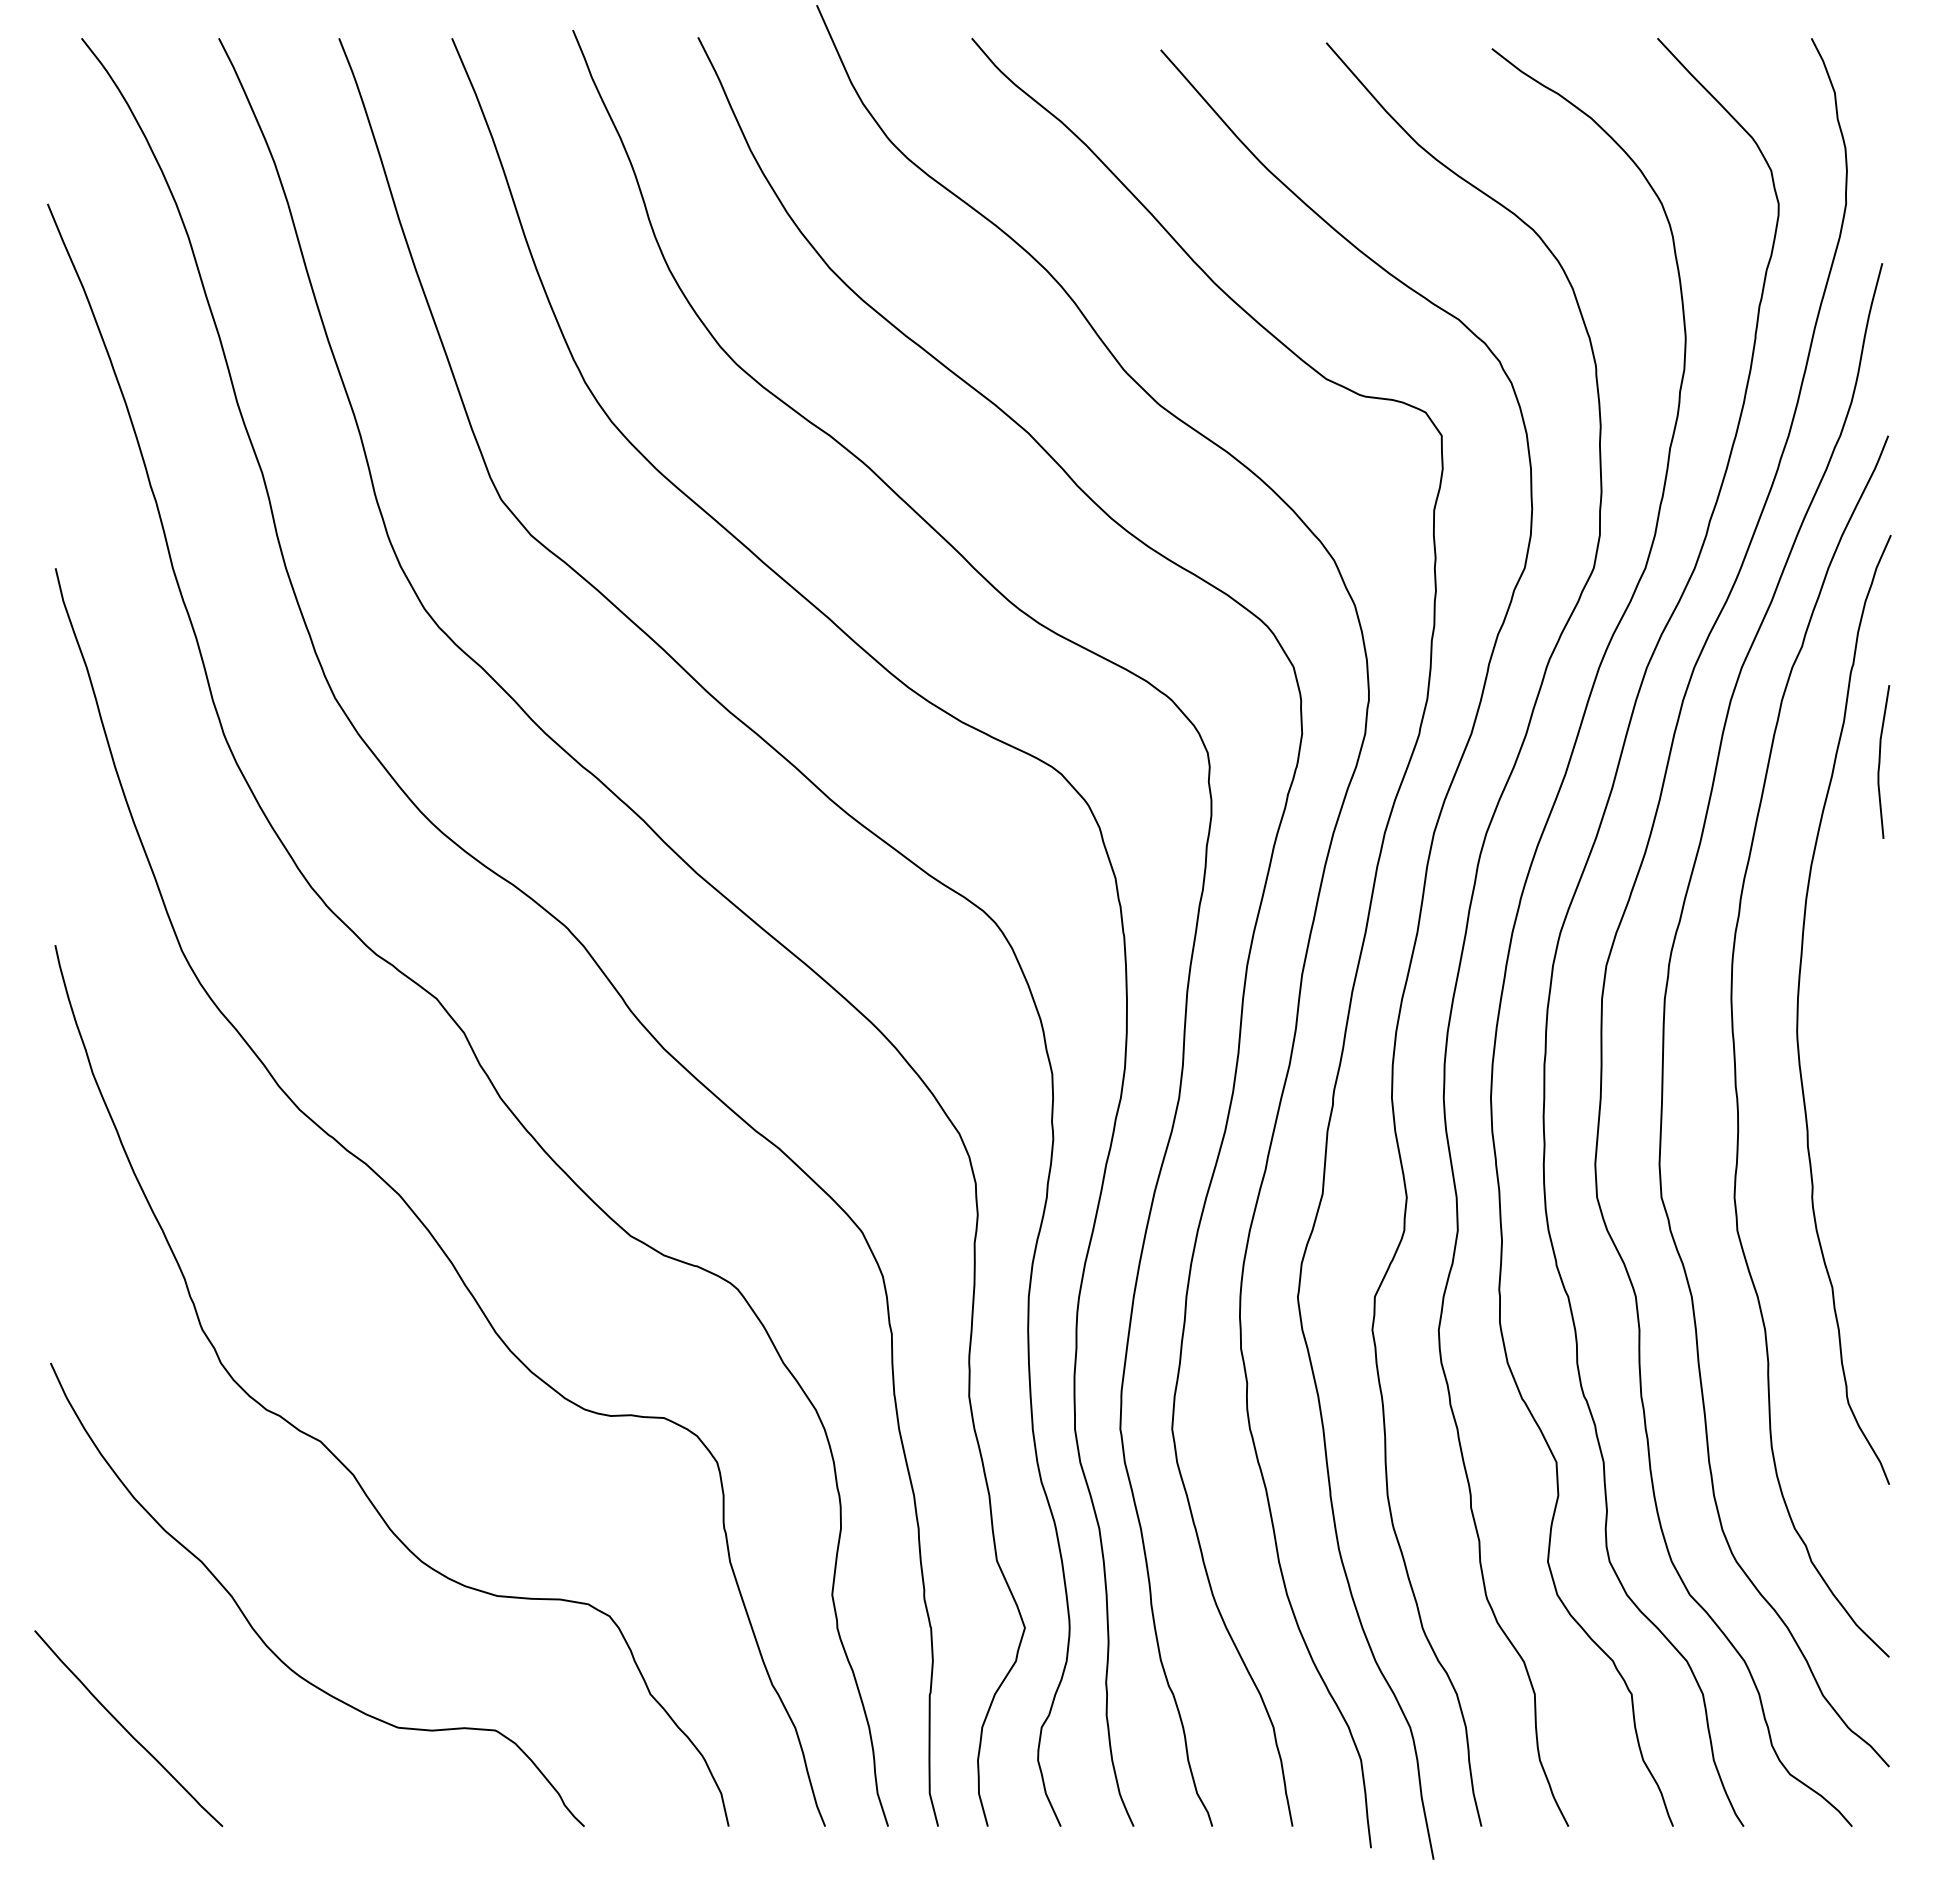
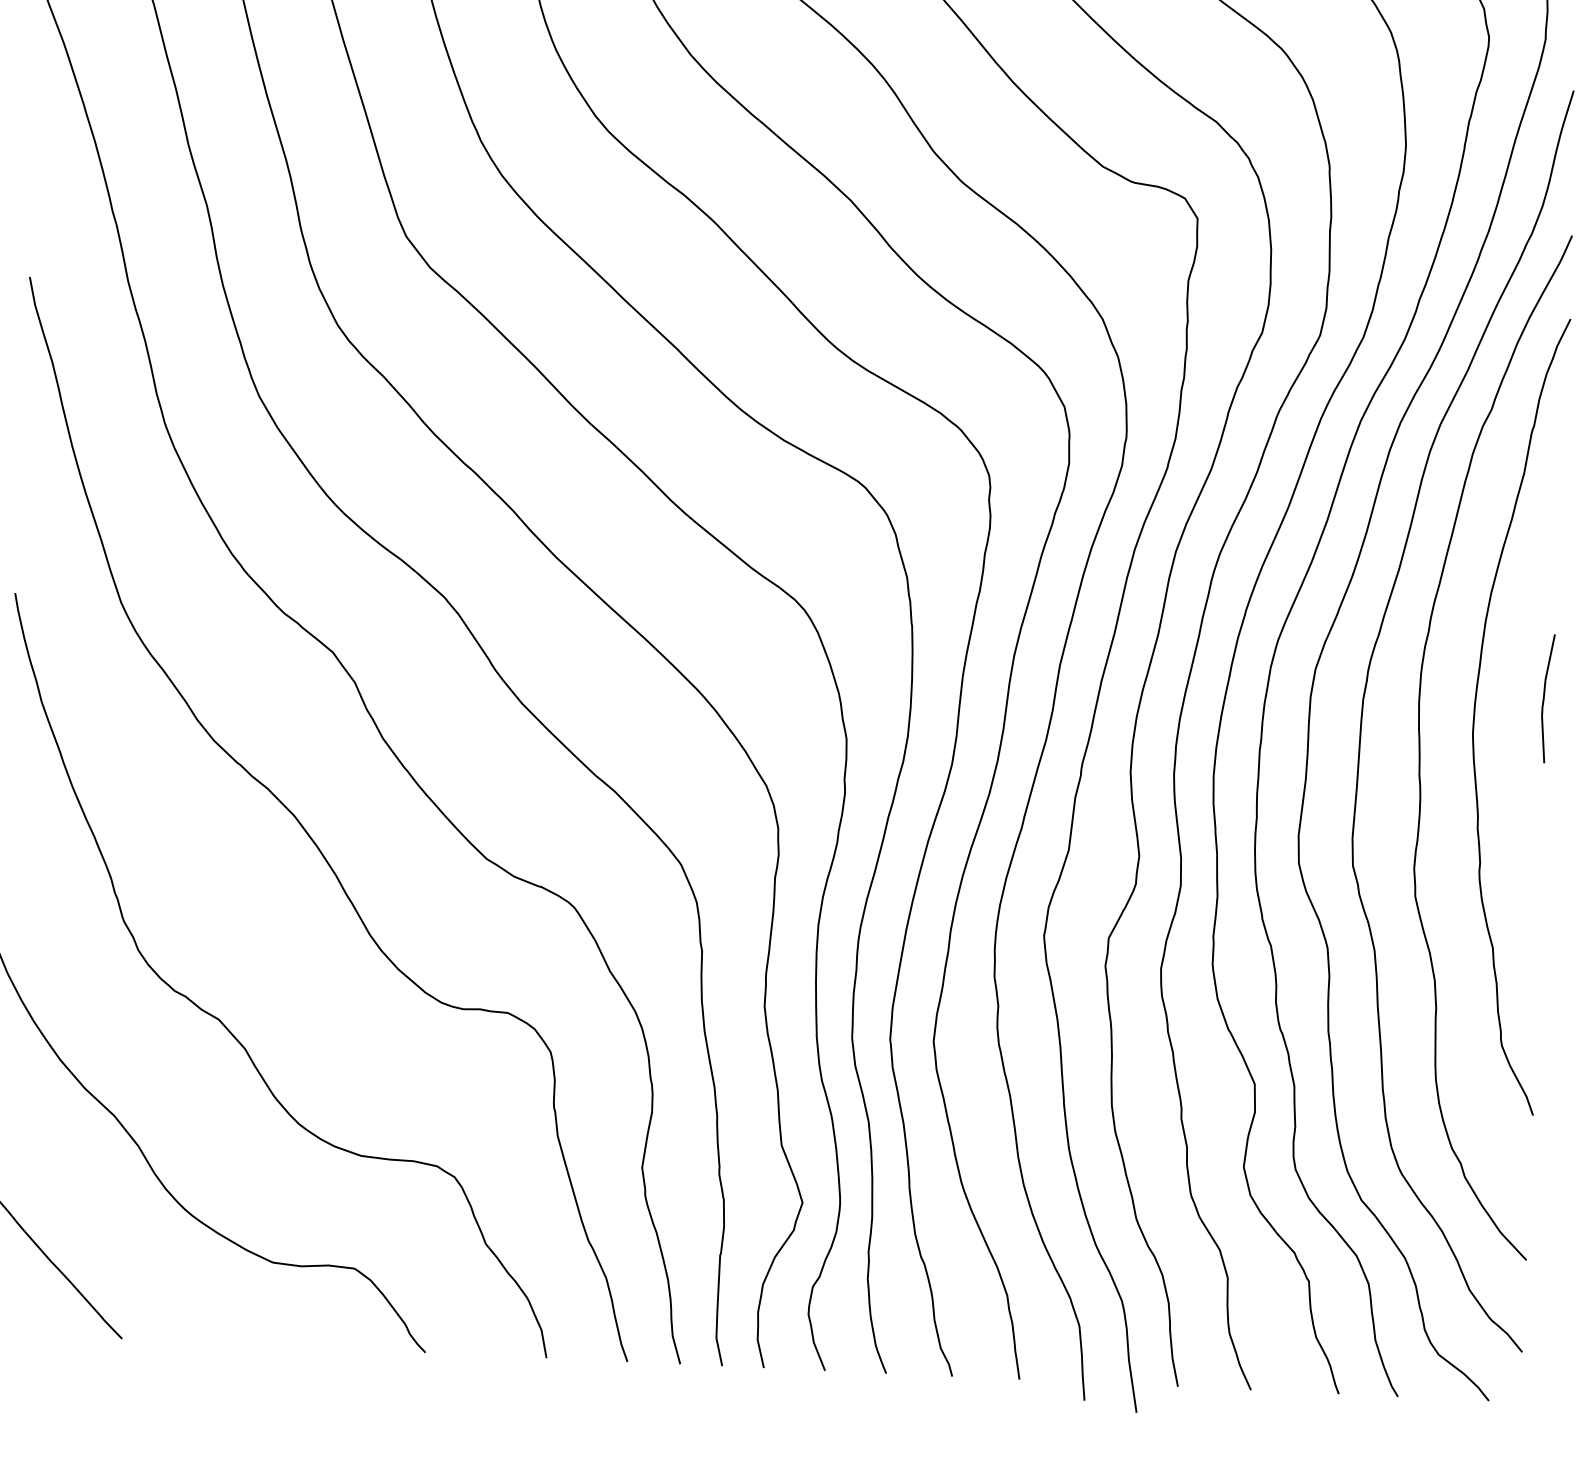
curve: (1880, 761) -> (1544, 698), moved

